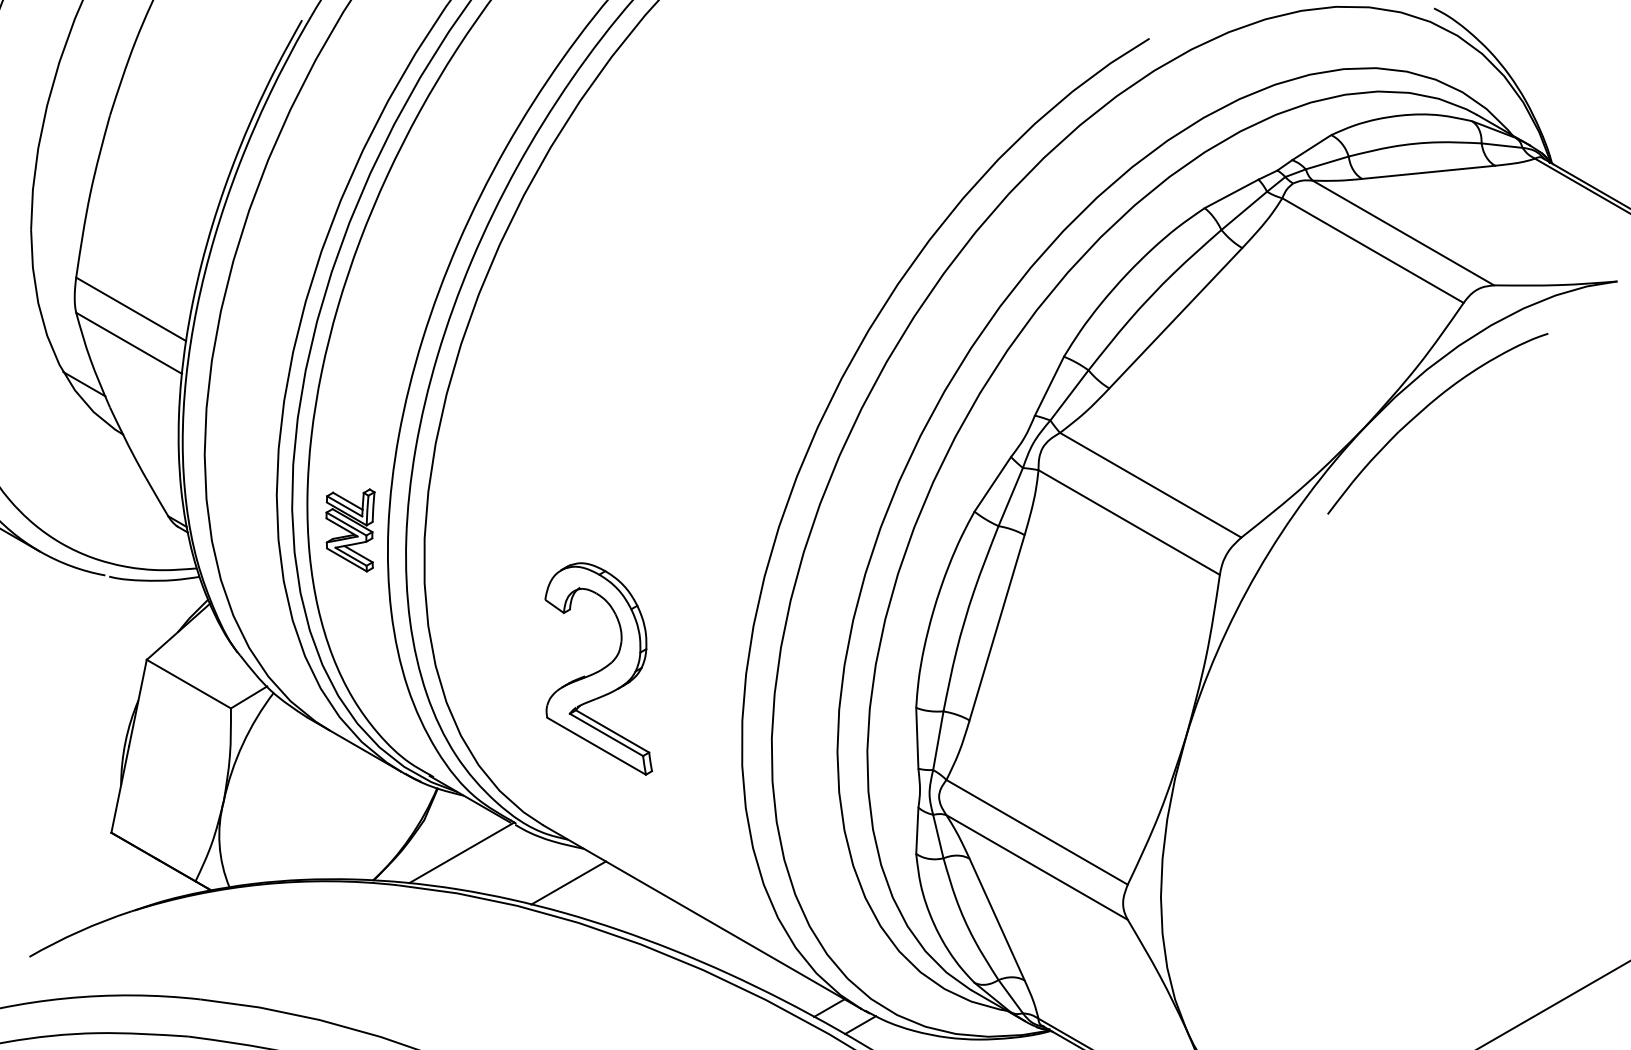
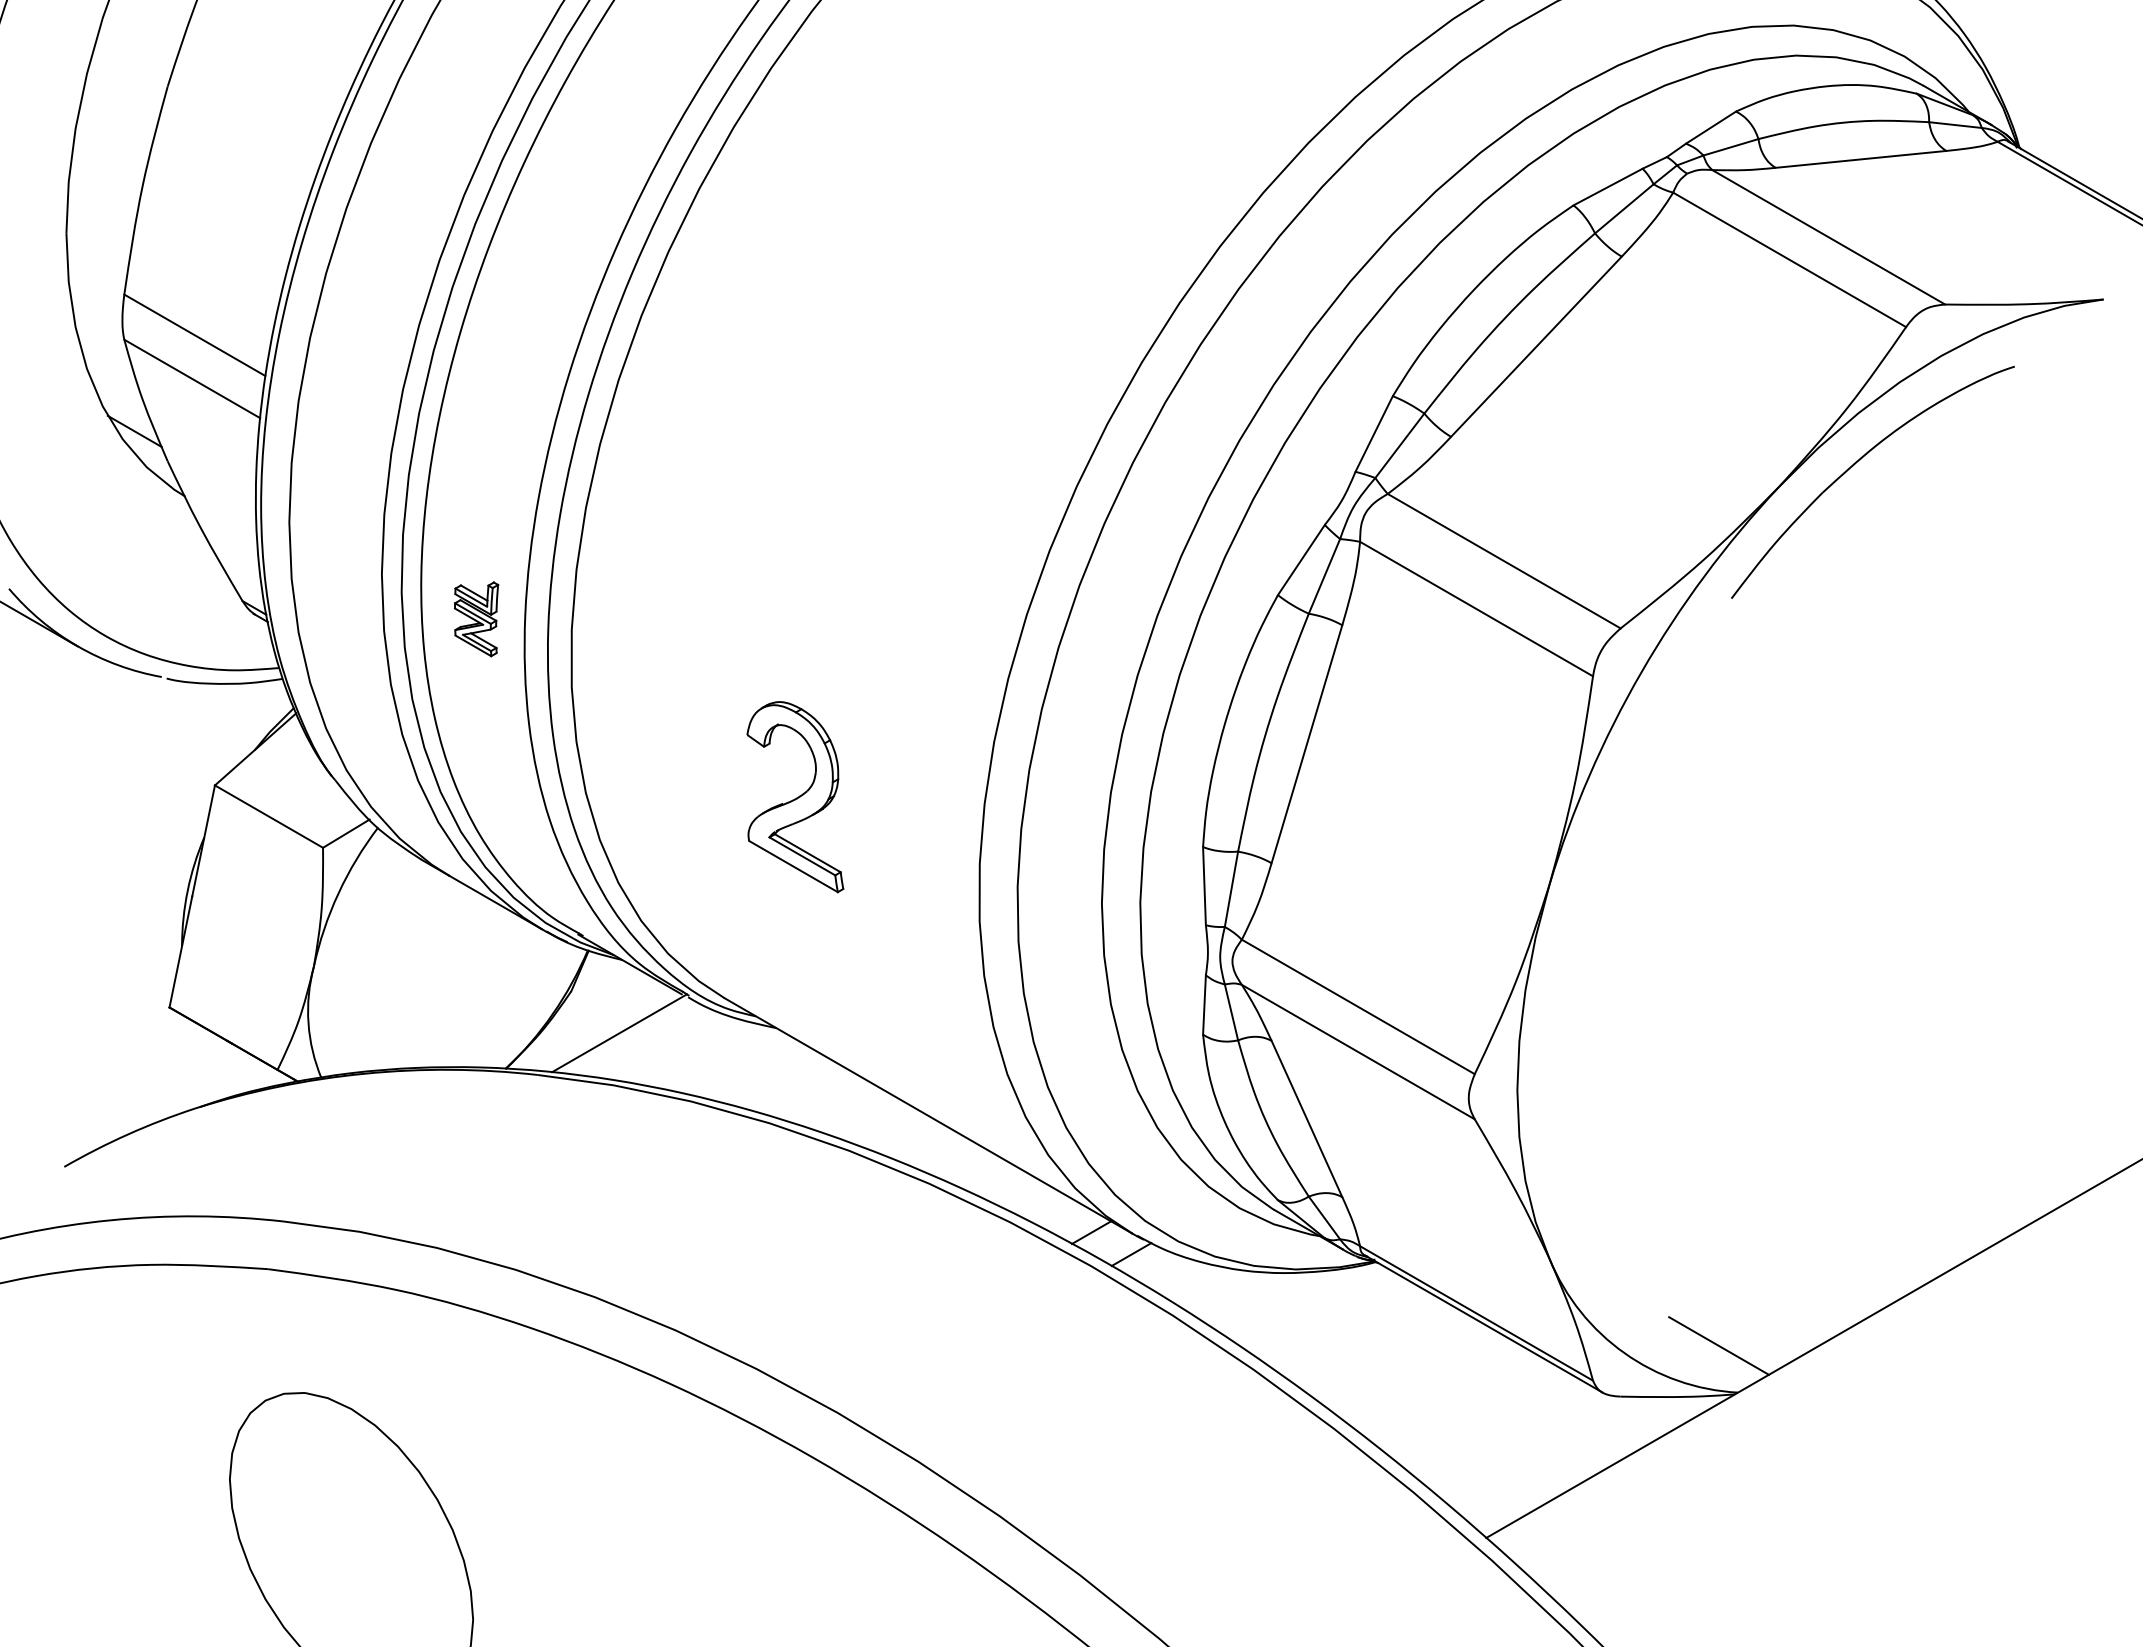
part: (350, 530) -> (476, 619), size x0.7
part: (598, 668) -> (795, 796), size x0.7
line: (568, 882) -> (756, 1071), removed

